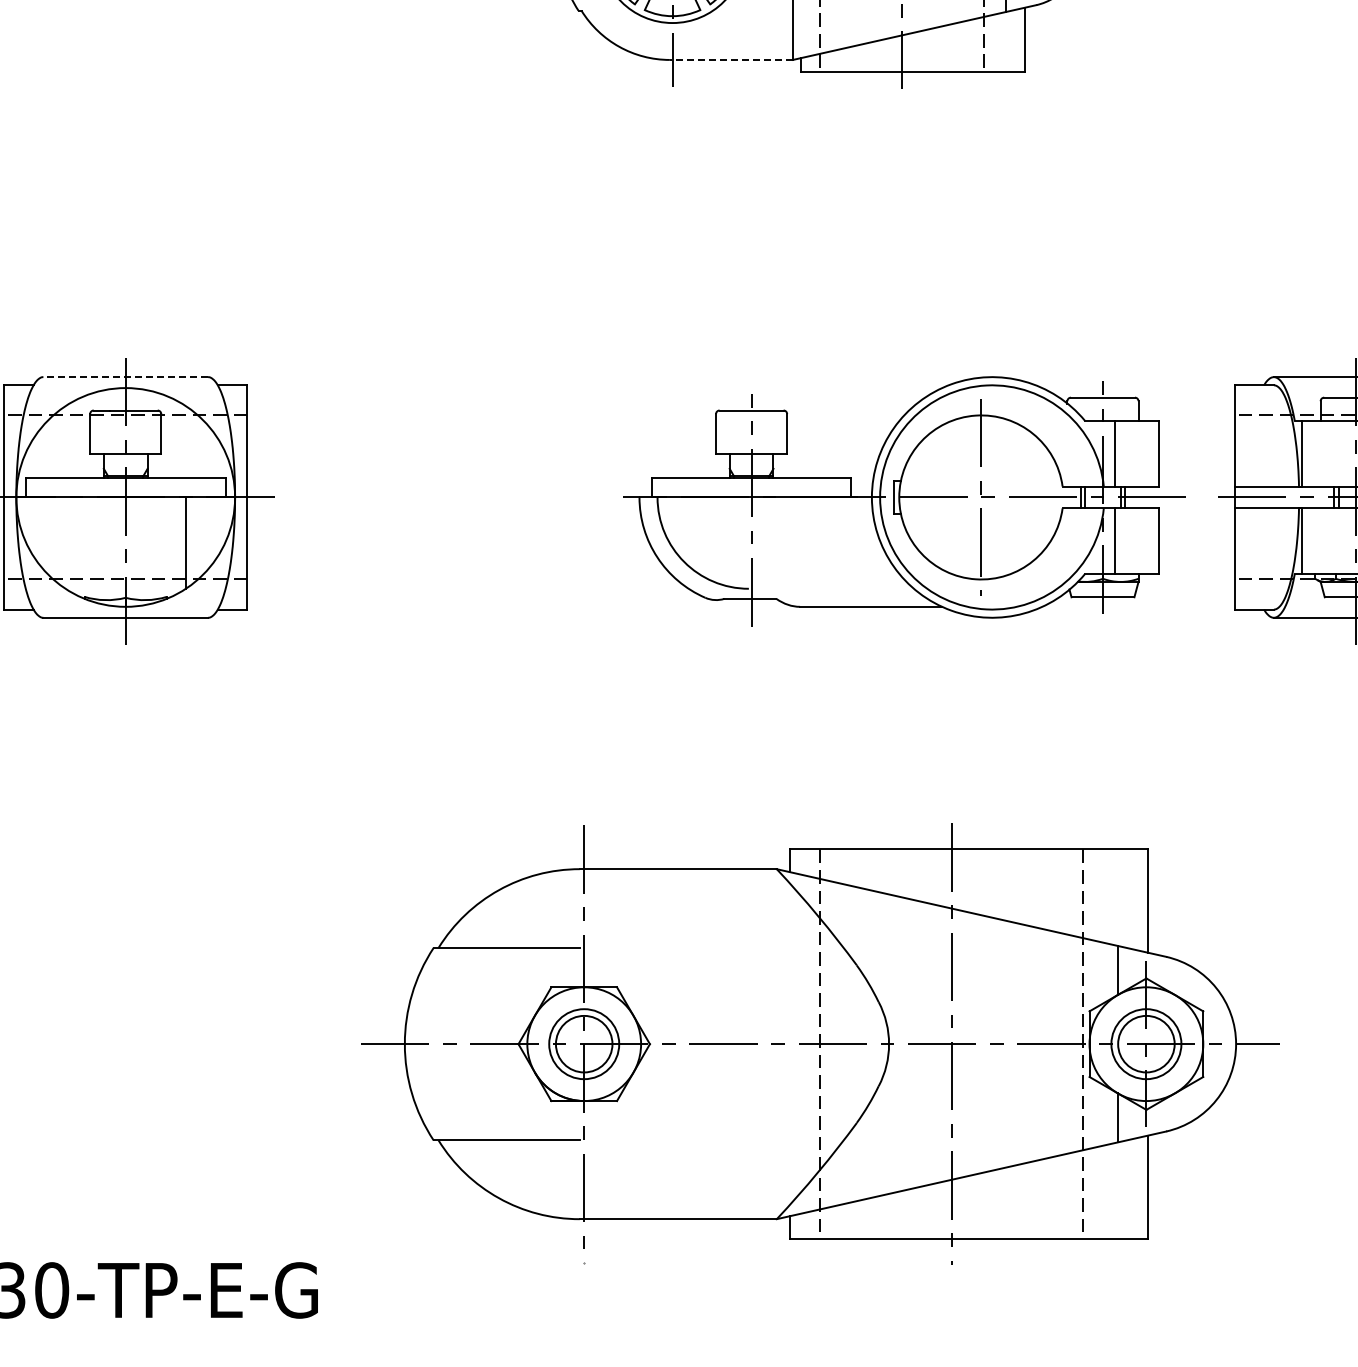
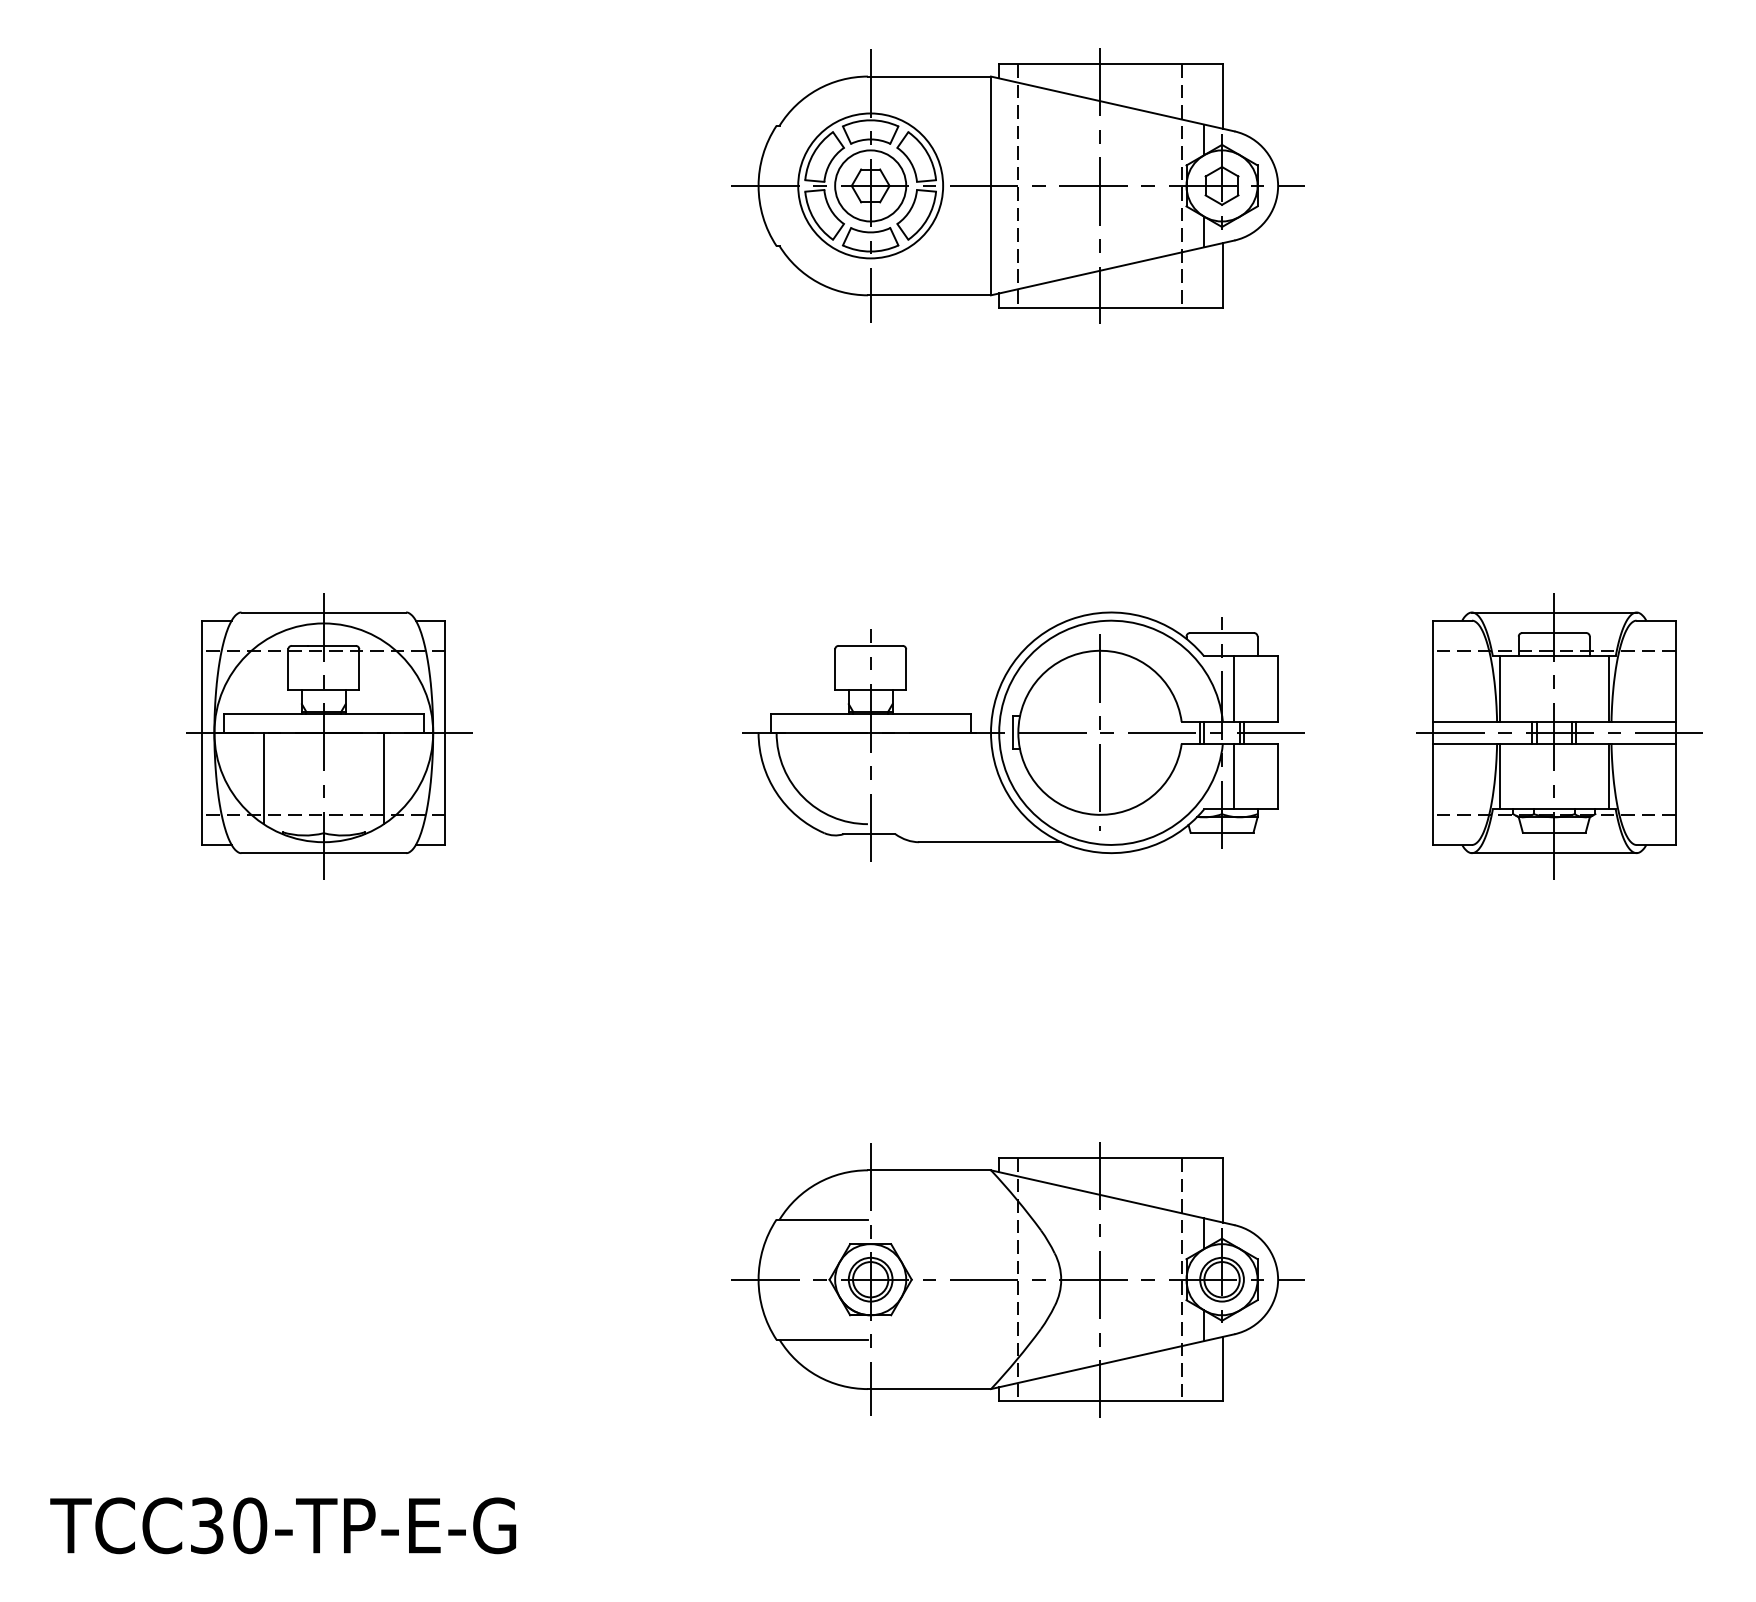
line: (731, 60) -> (929, 295), dashed -> solid
line: (125, 377) -> (323, 612), dashed -> solid
part: (904, 501) -> (1023, 736), moved
line: (65, 543) -> (263, 778), added
part: (819, 1044) -> (1017, 1279), size x0.62

